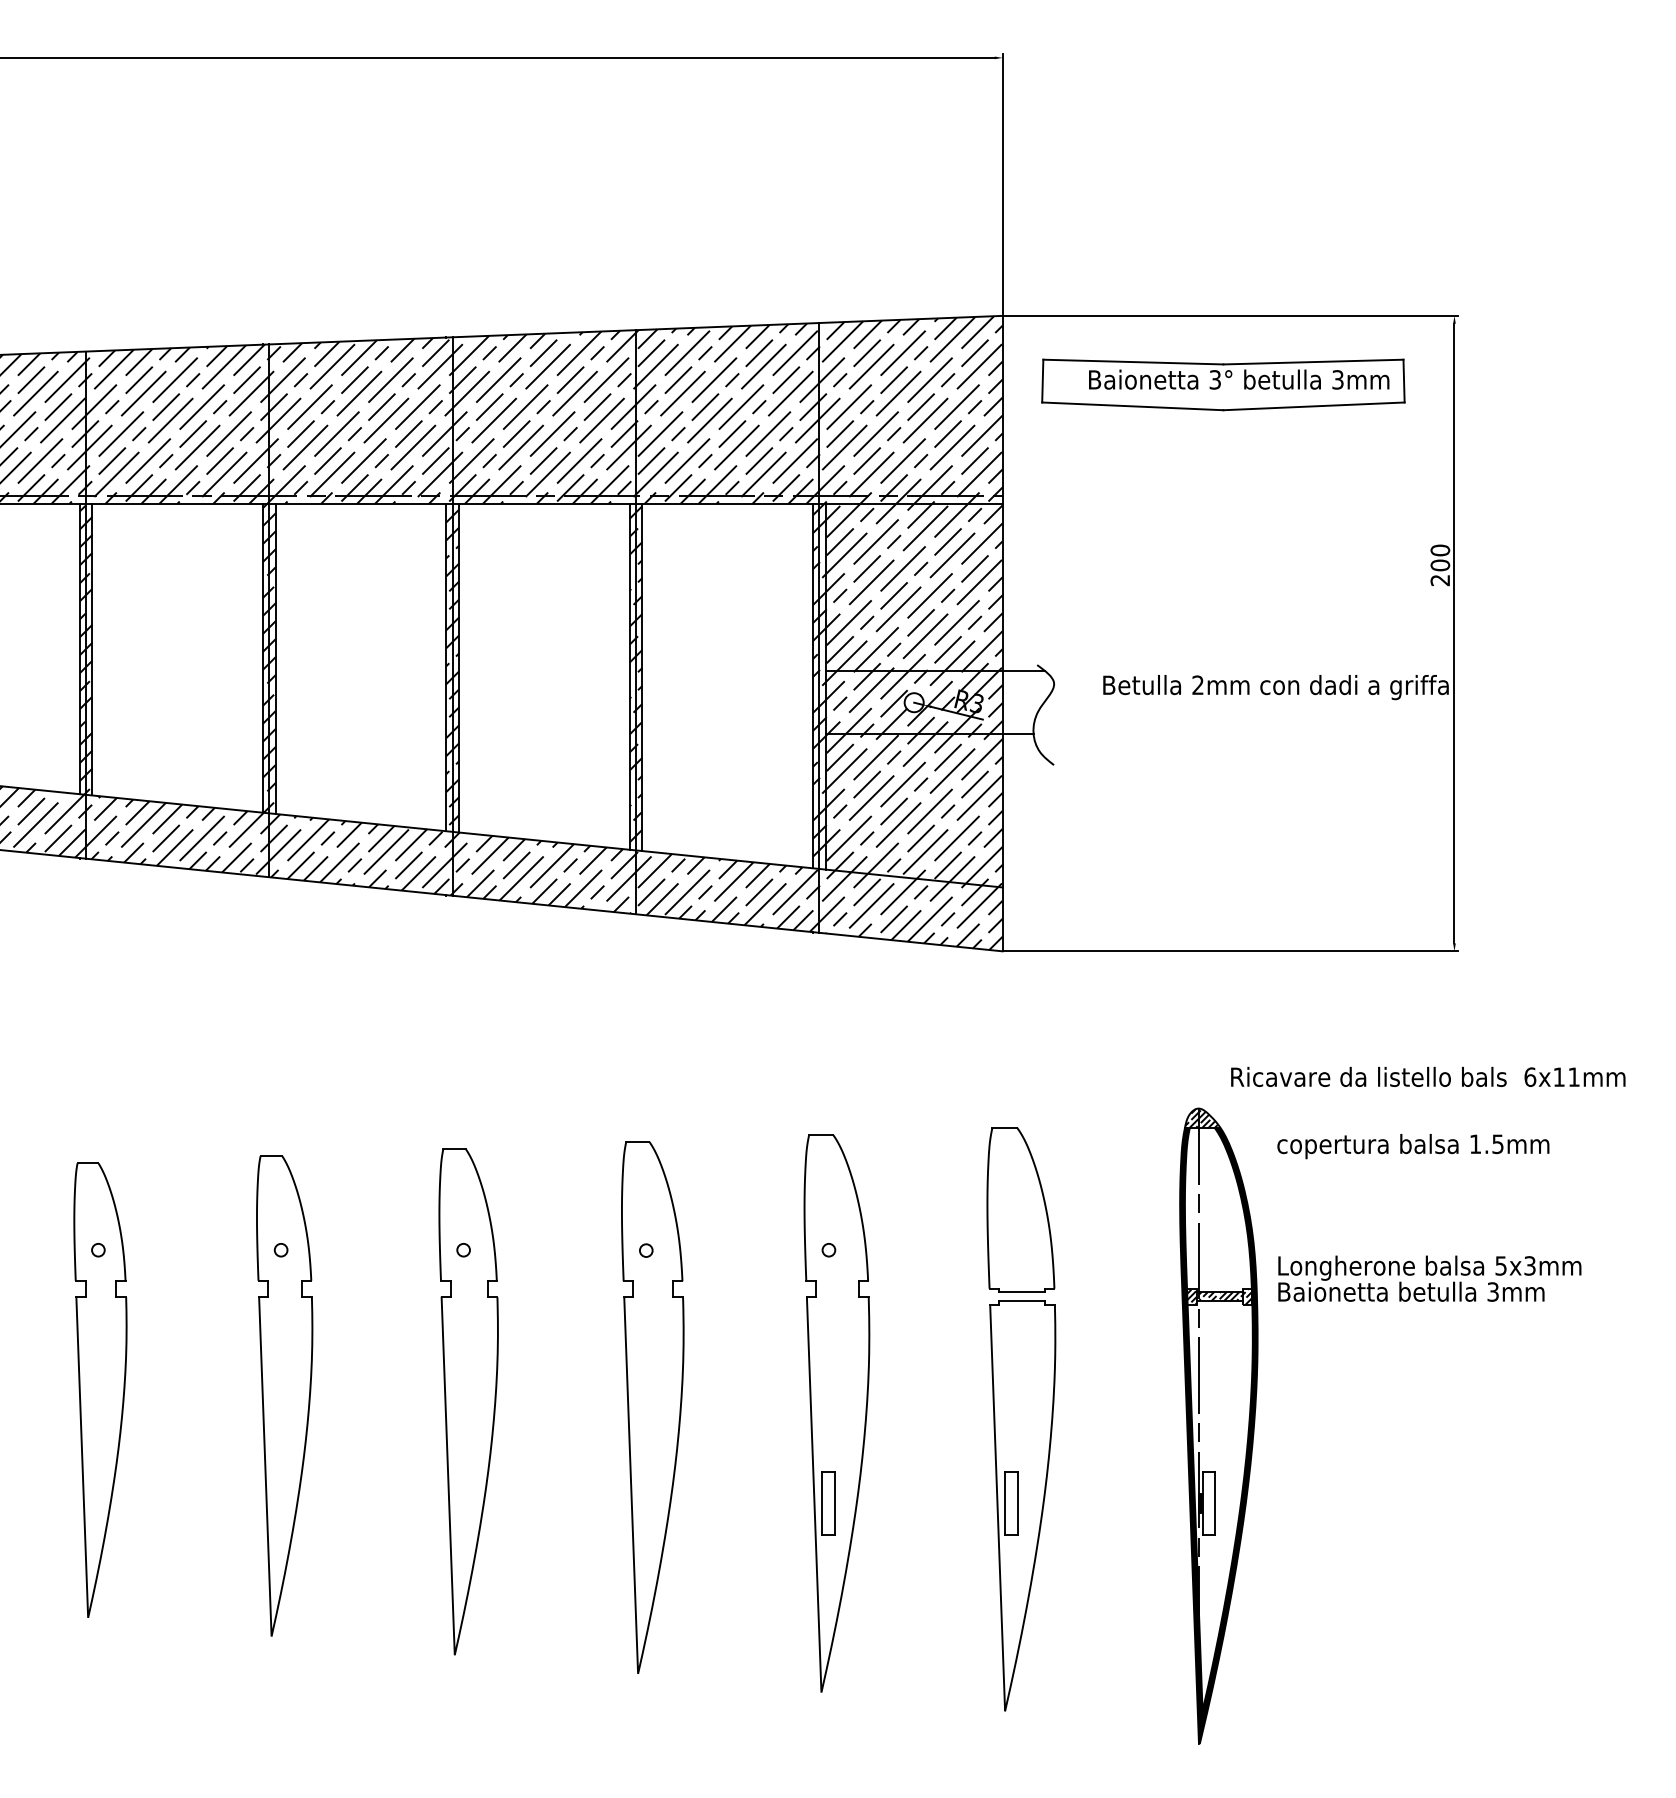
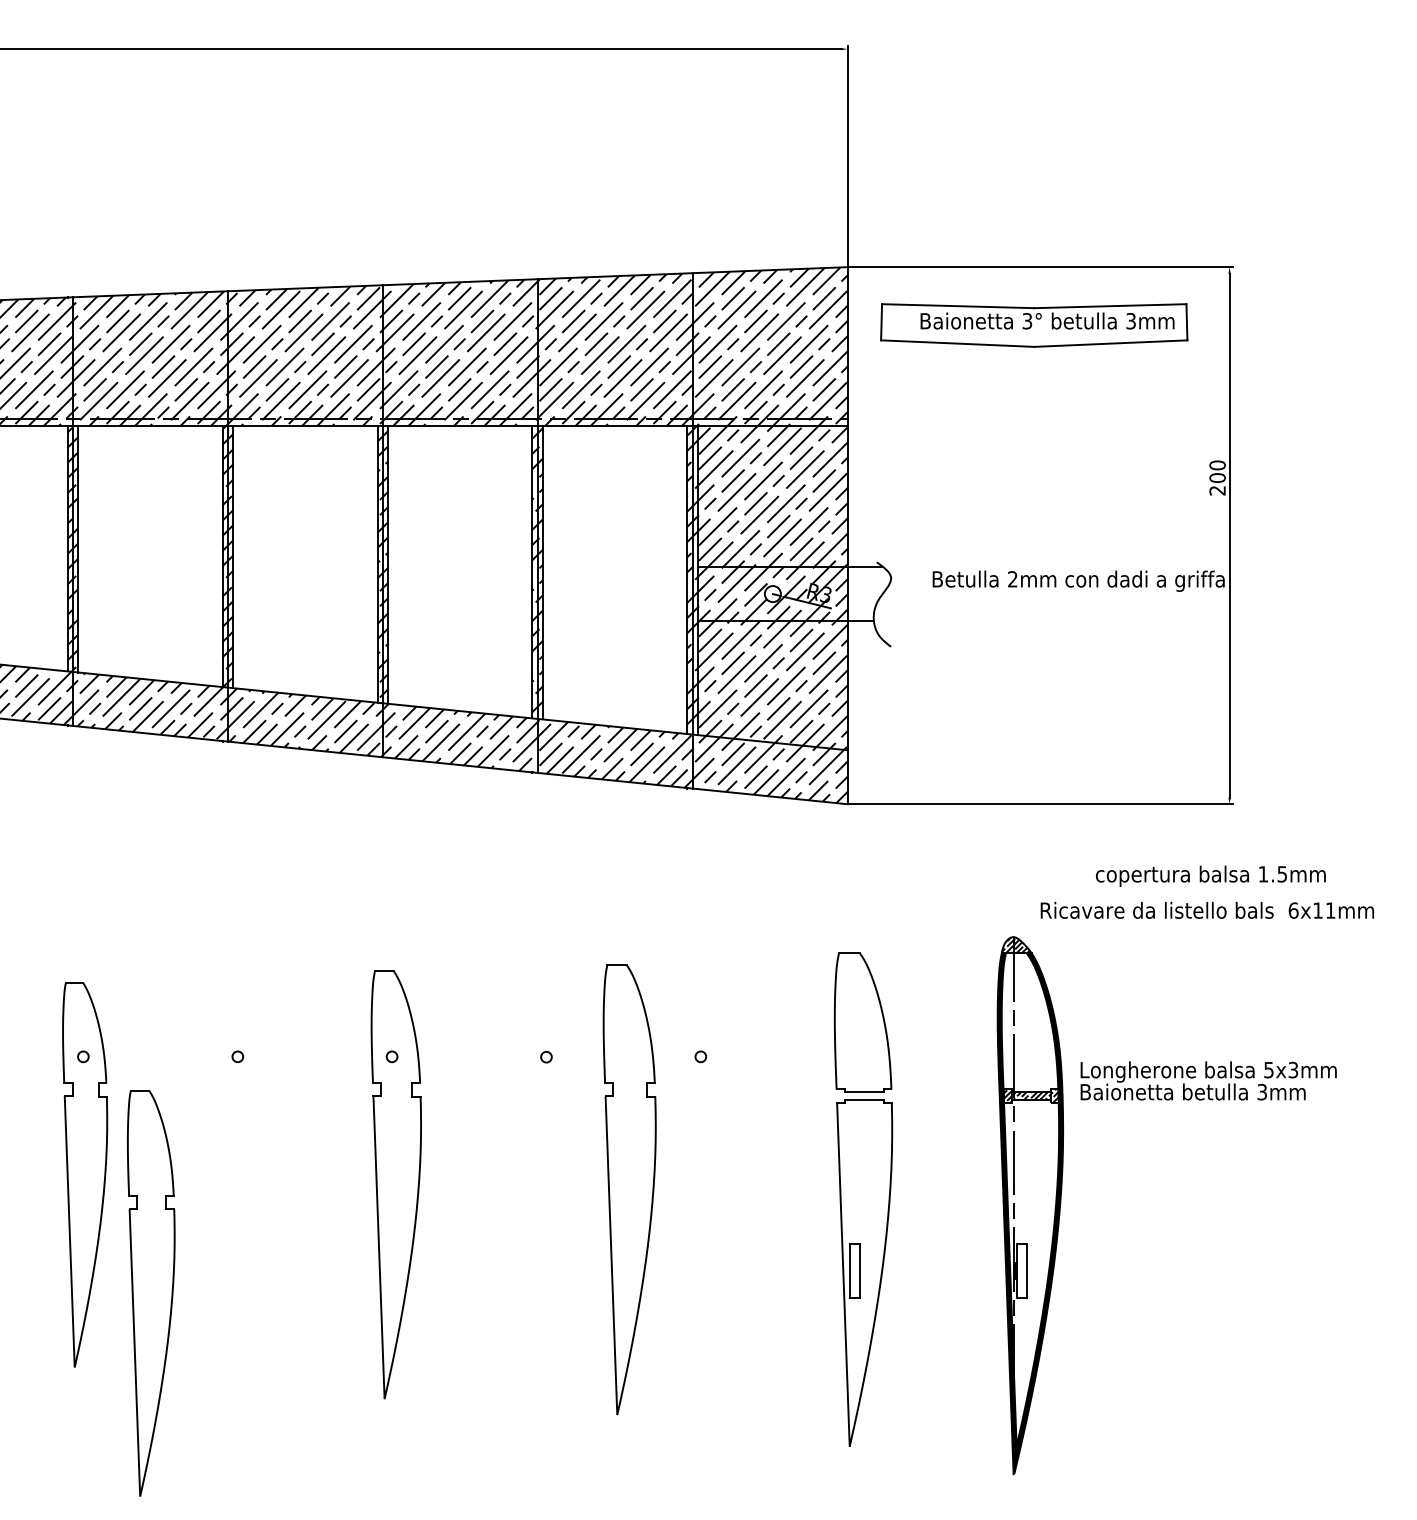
text: (1413, 1146) -> (1210, 876), moved
part: (284, 1395) -> (151, 1292), moved
part: (652, 1407) -> (629, 1189), moved
part: (836, 1413) -> (707, 1194), removed

